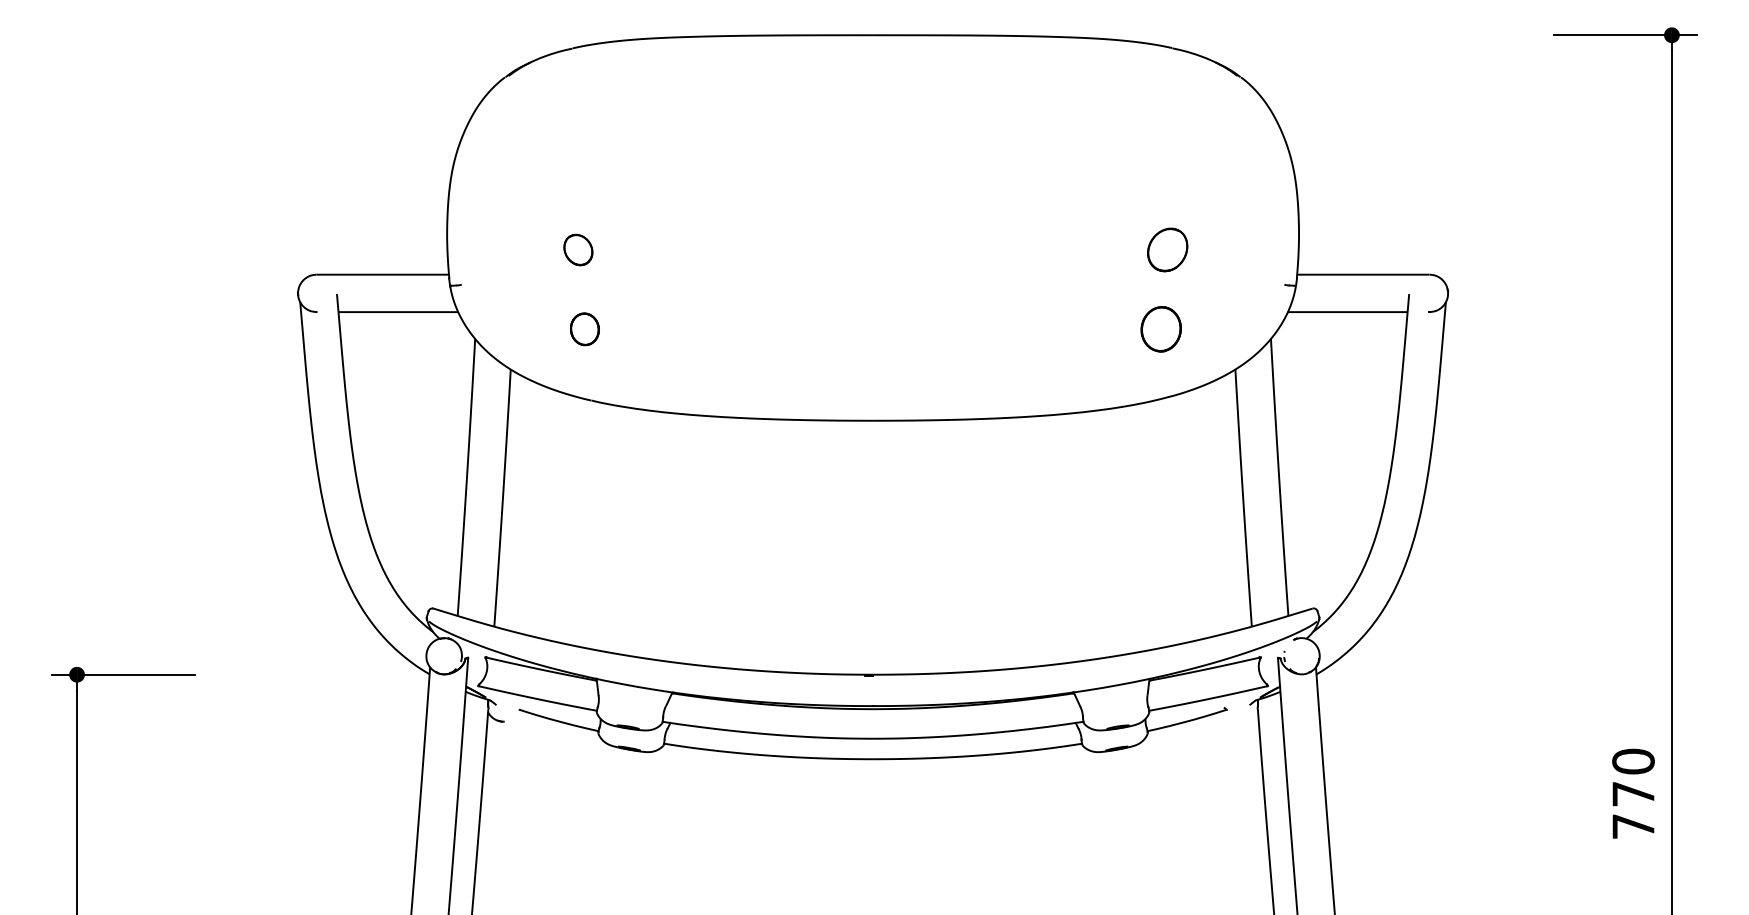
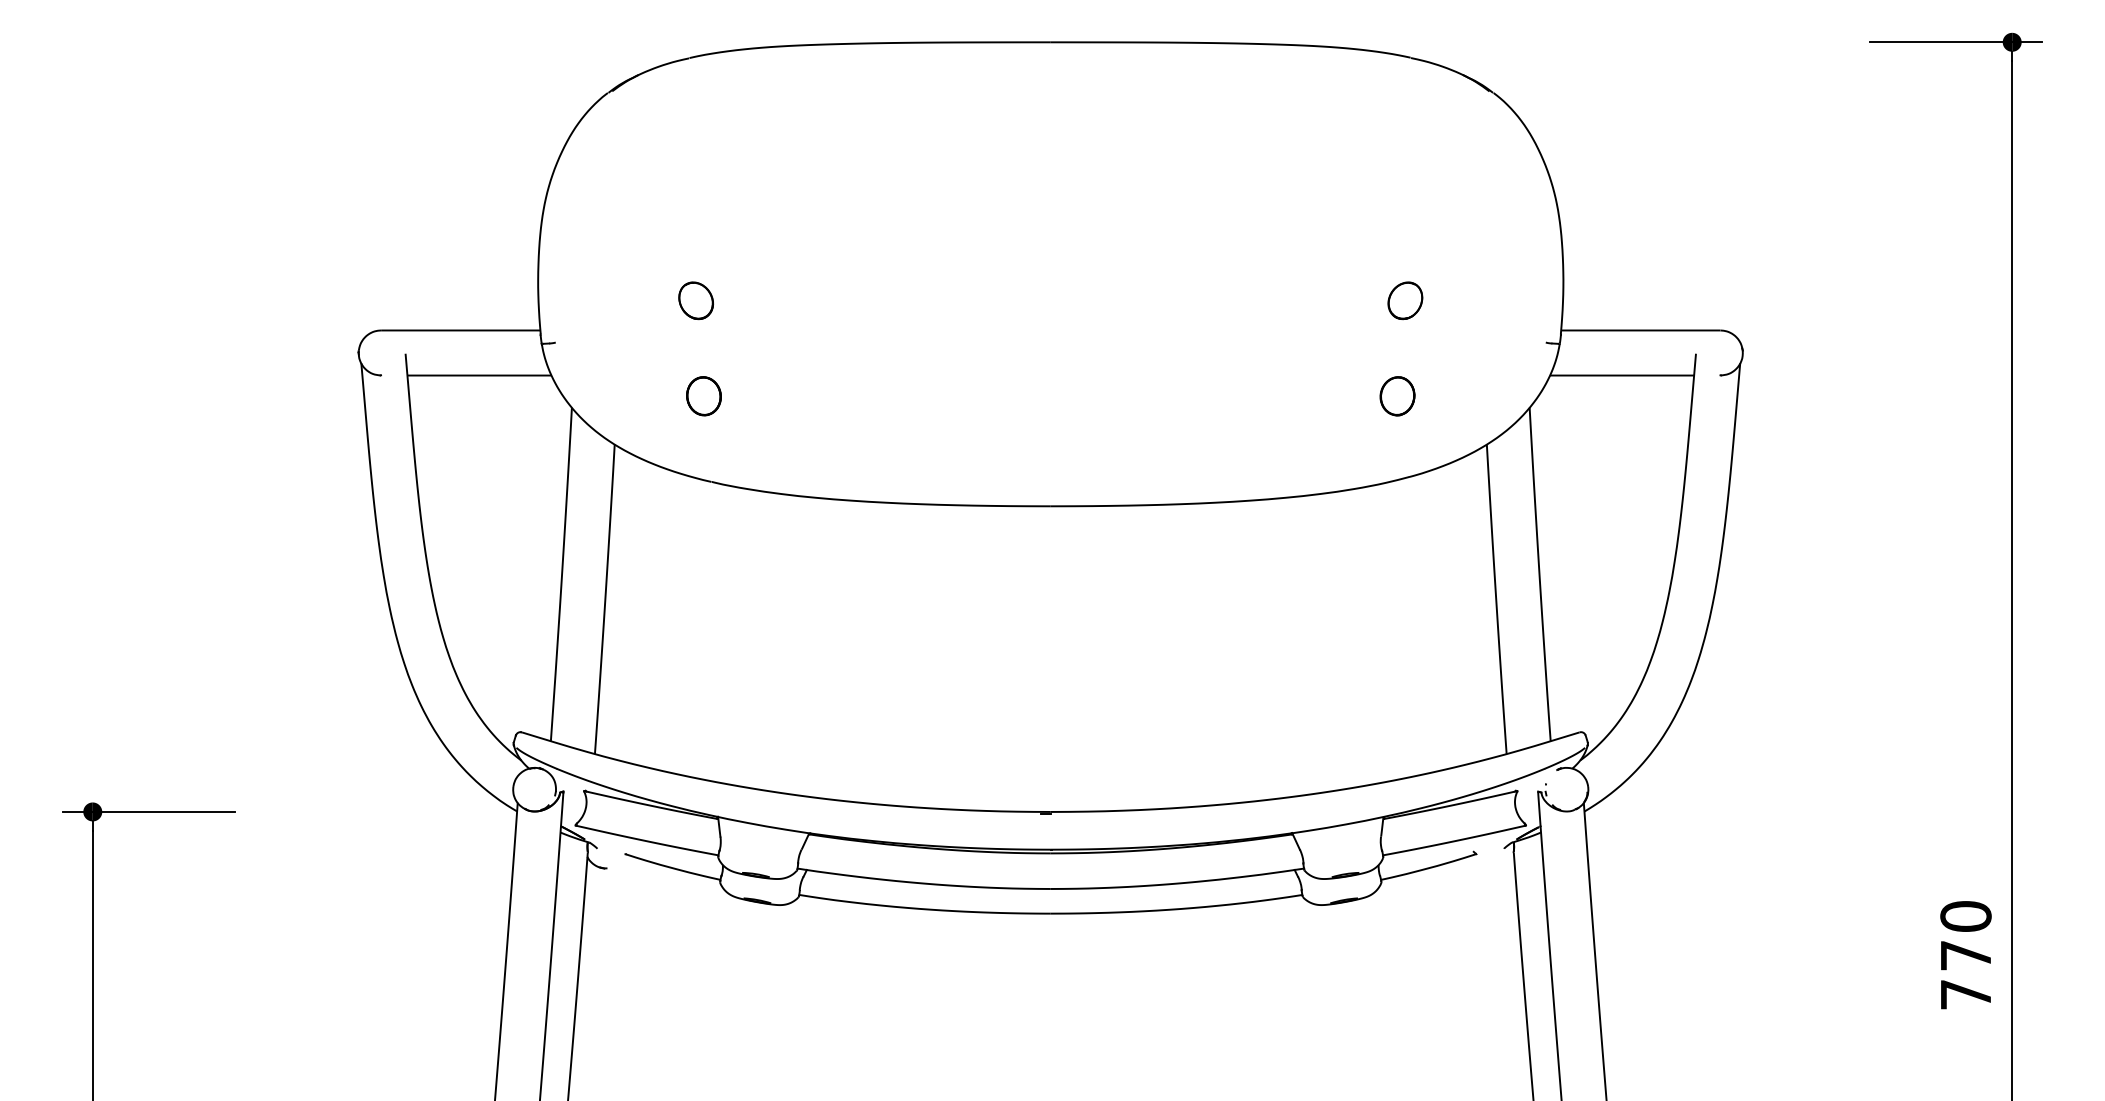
part: (1167, 249) -> (1405, 300), size x0.71
part: (1161, 329) -> (1397, 396), size x0.71

